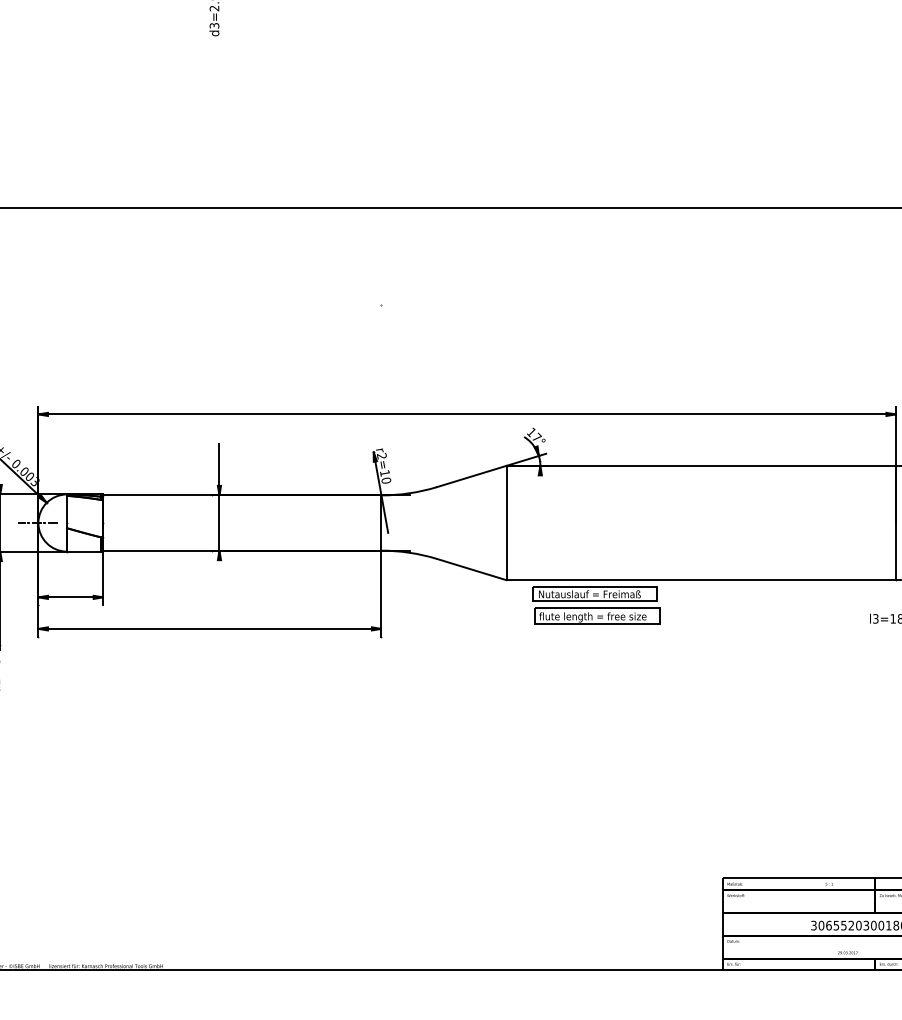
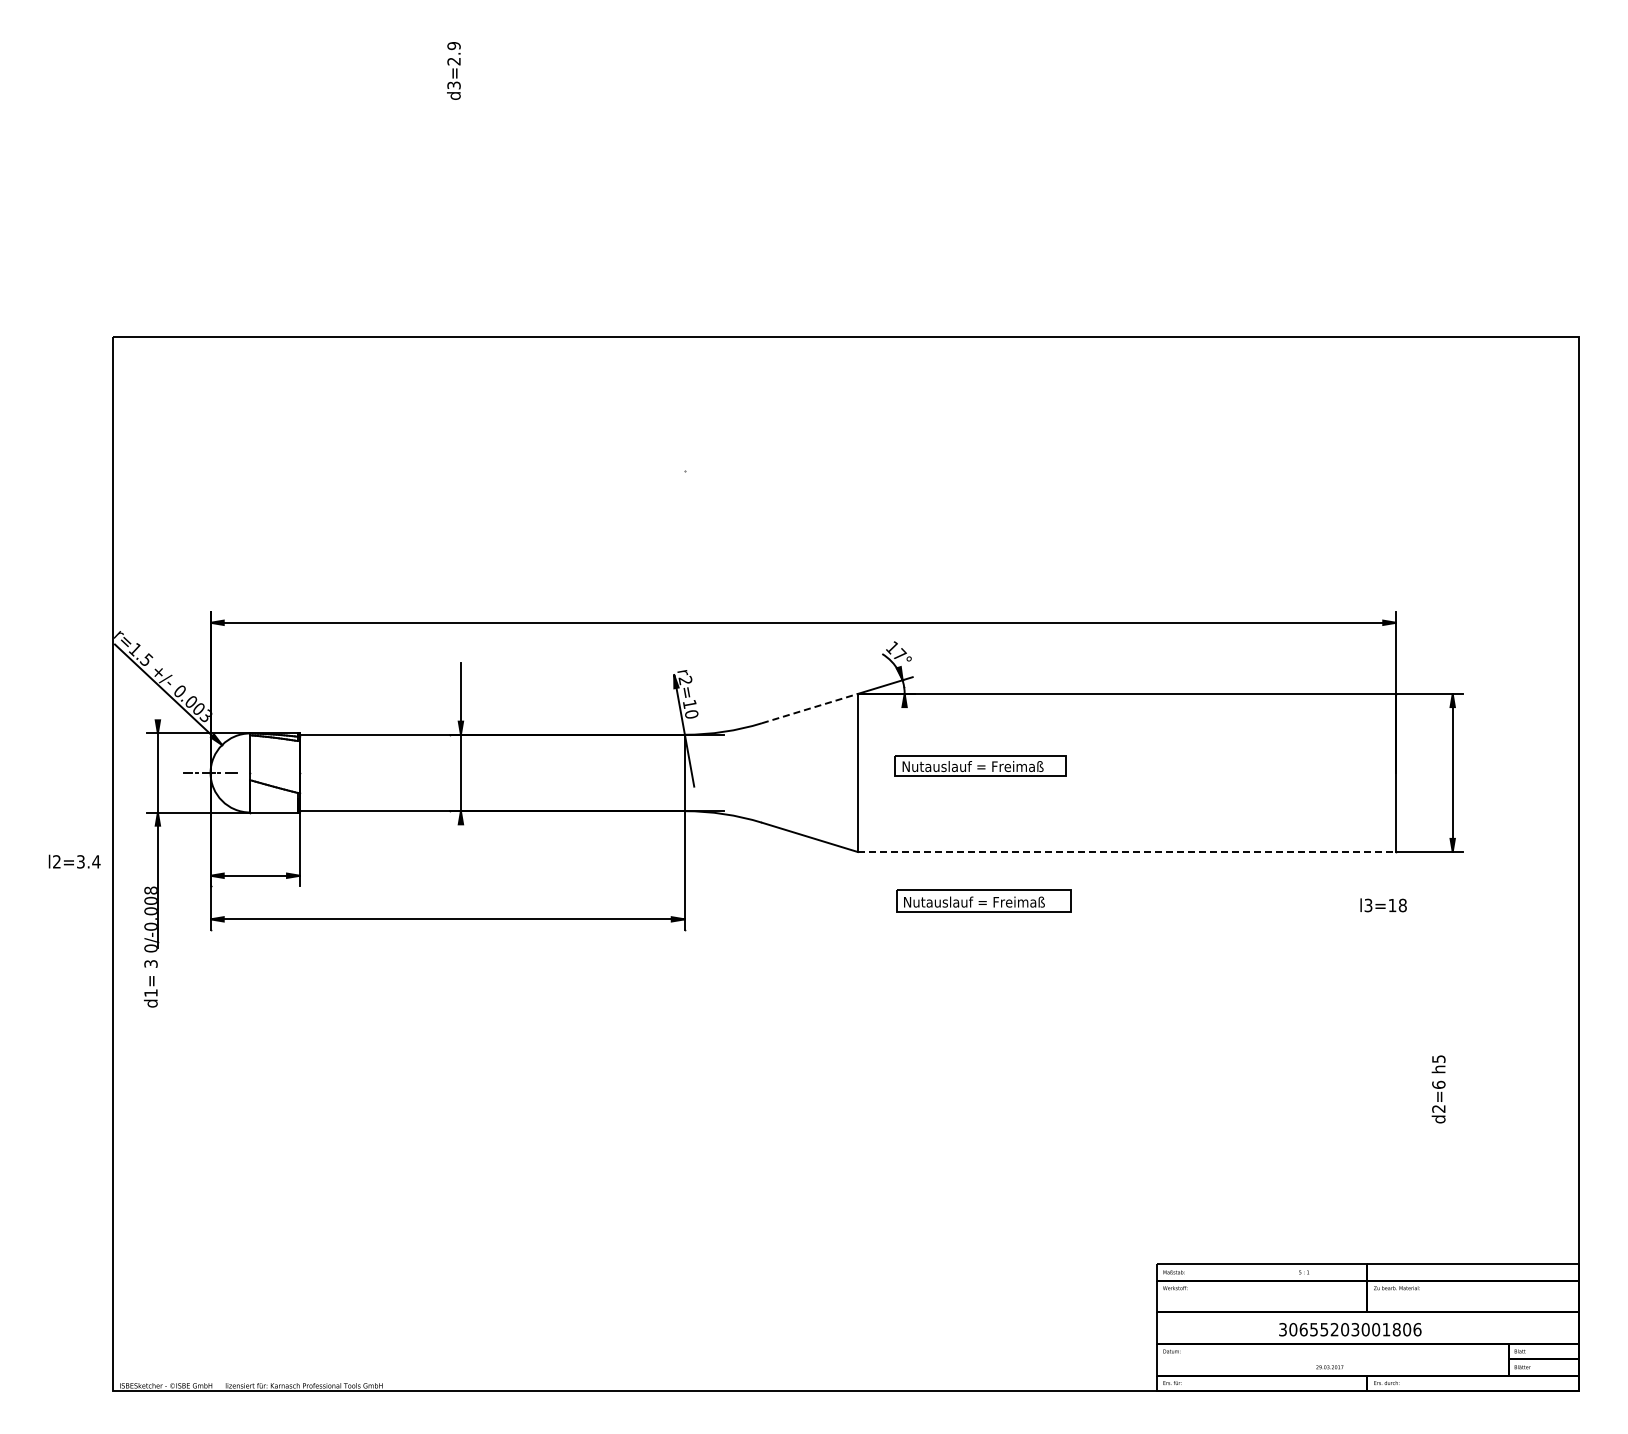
line: (472, 476) -> (810, 708), solid -> dashed
line: (701, 580) -> (1127, 852), solid -> dashed
part: (595, 593) -> (980, 765), moved
text: (593, 617) -> (977, 903), flute length = free size -> Nutauslauf = Freimaß

